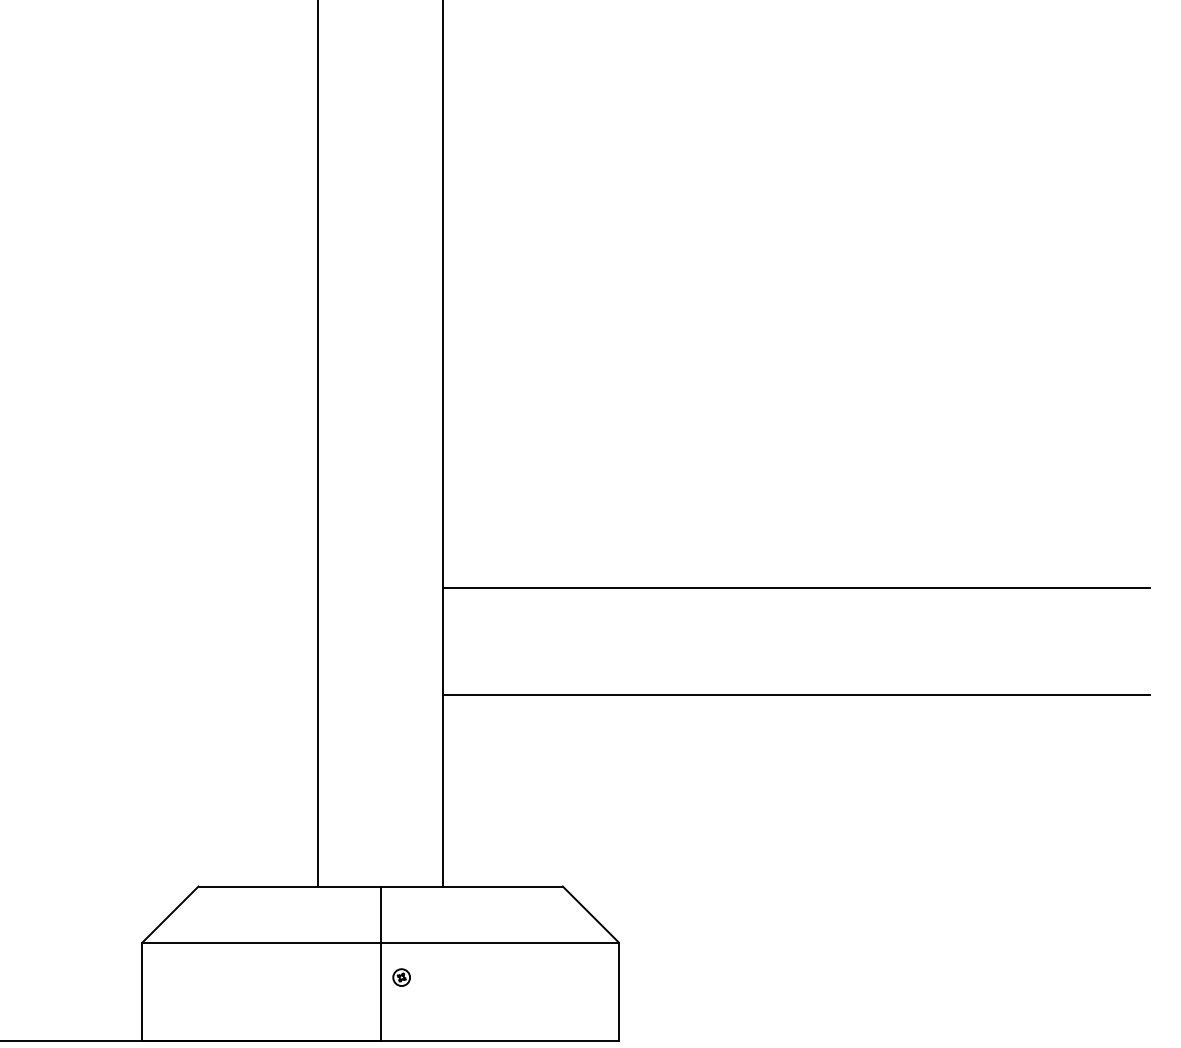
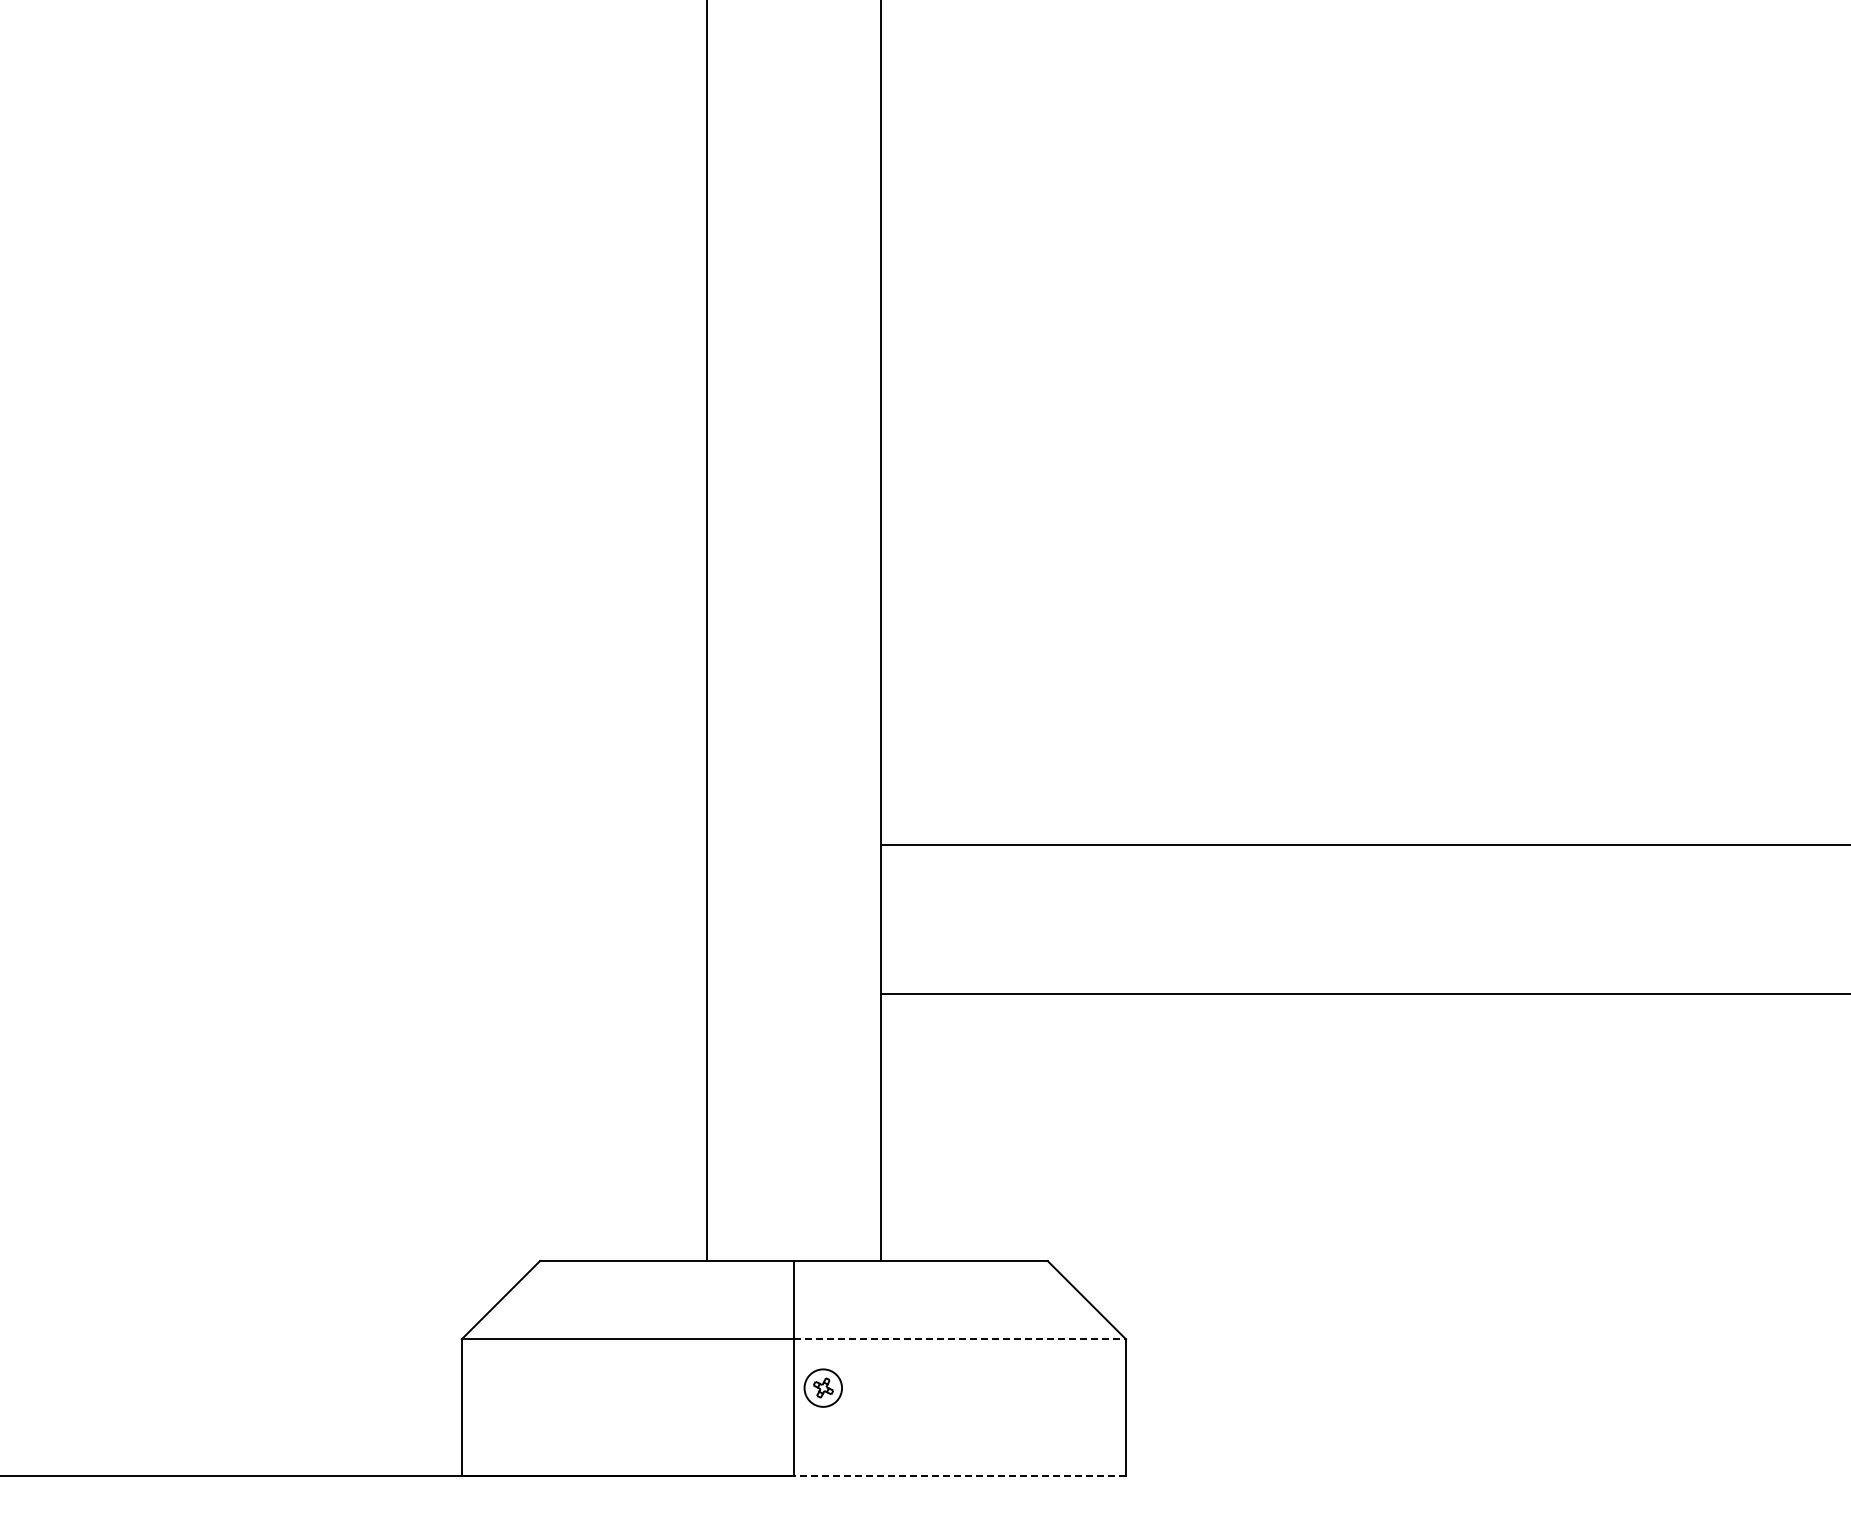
line: (500, 942) -> (960, 1339), solid -> dashed
part: (401, 977) -> (822, 1387), size x1.6
line: (499, 1040) -> (959, 1475), solid -> dashed

